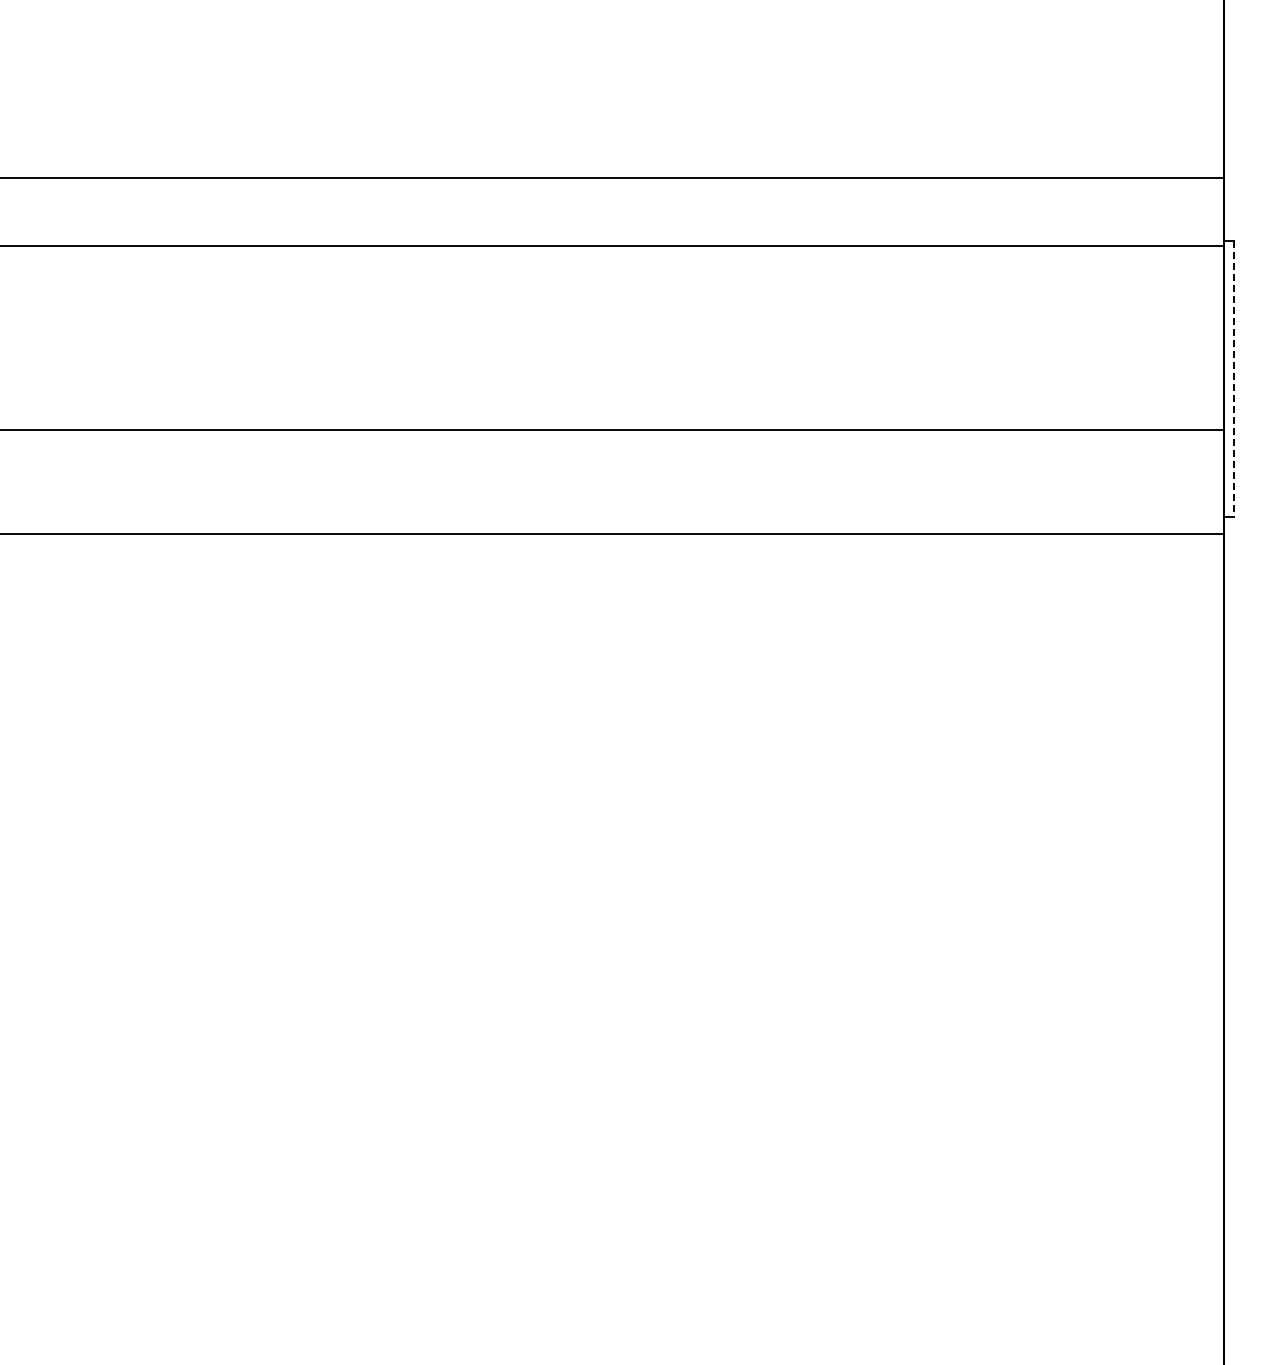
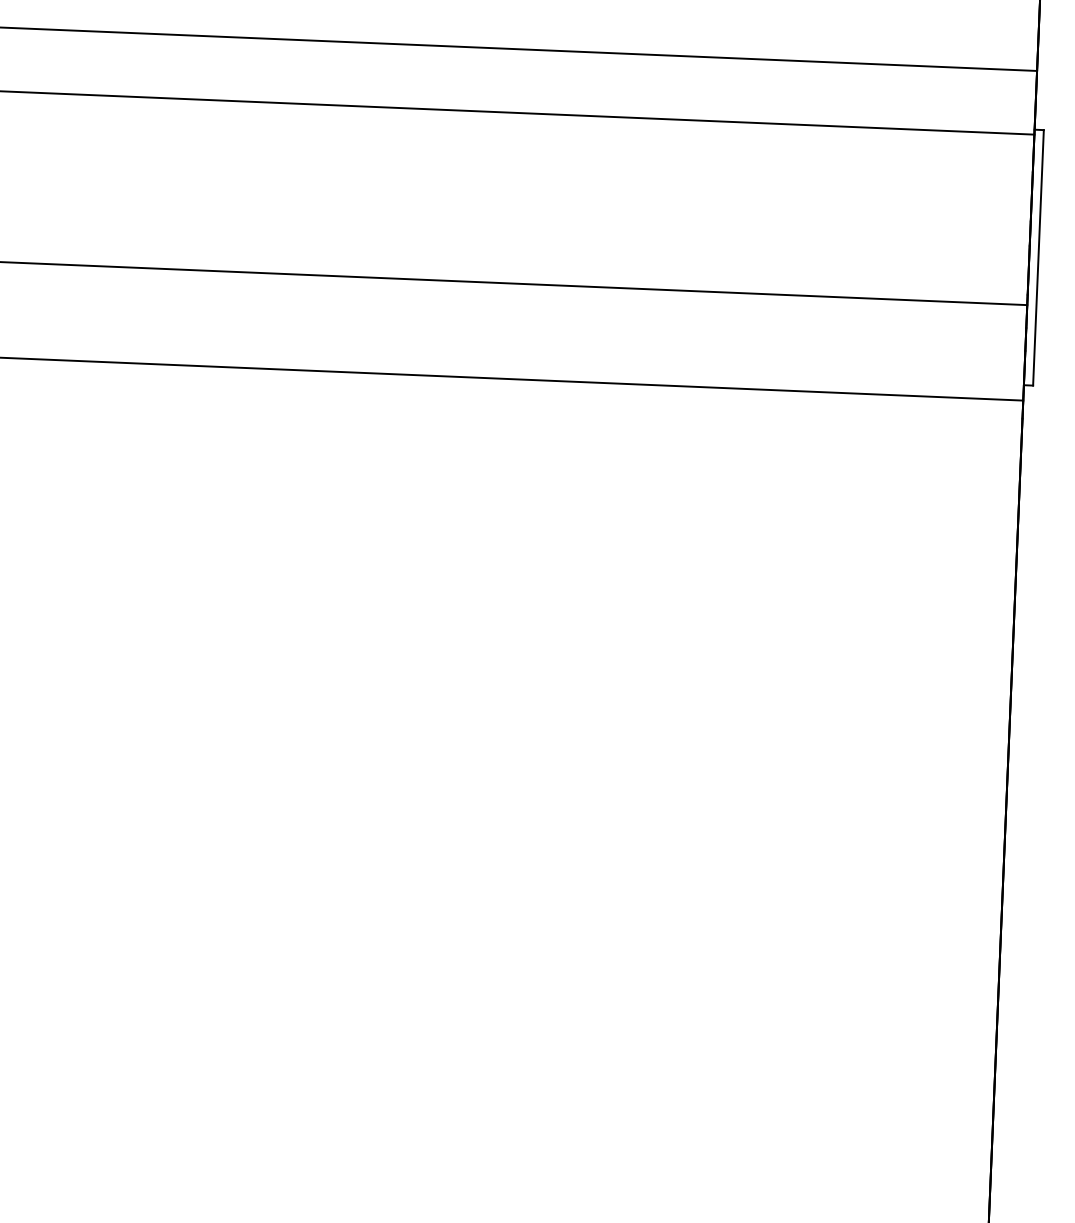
line: (1234, 379) -> (1038, 258), dashed -> solid

